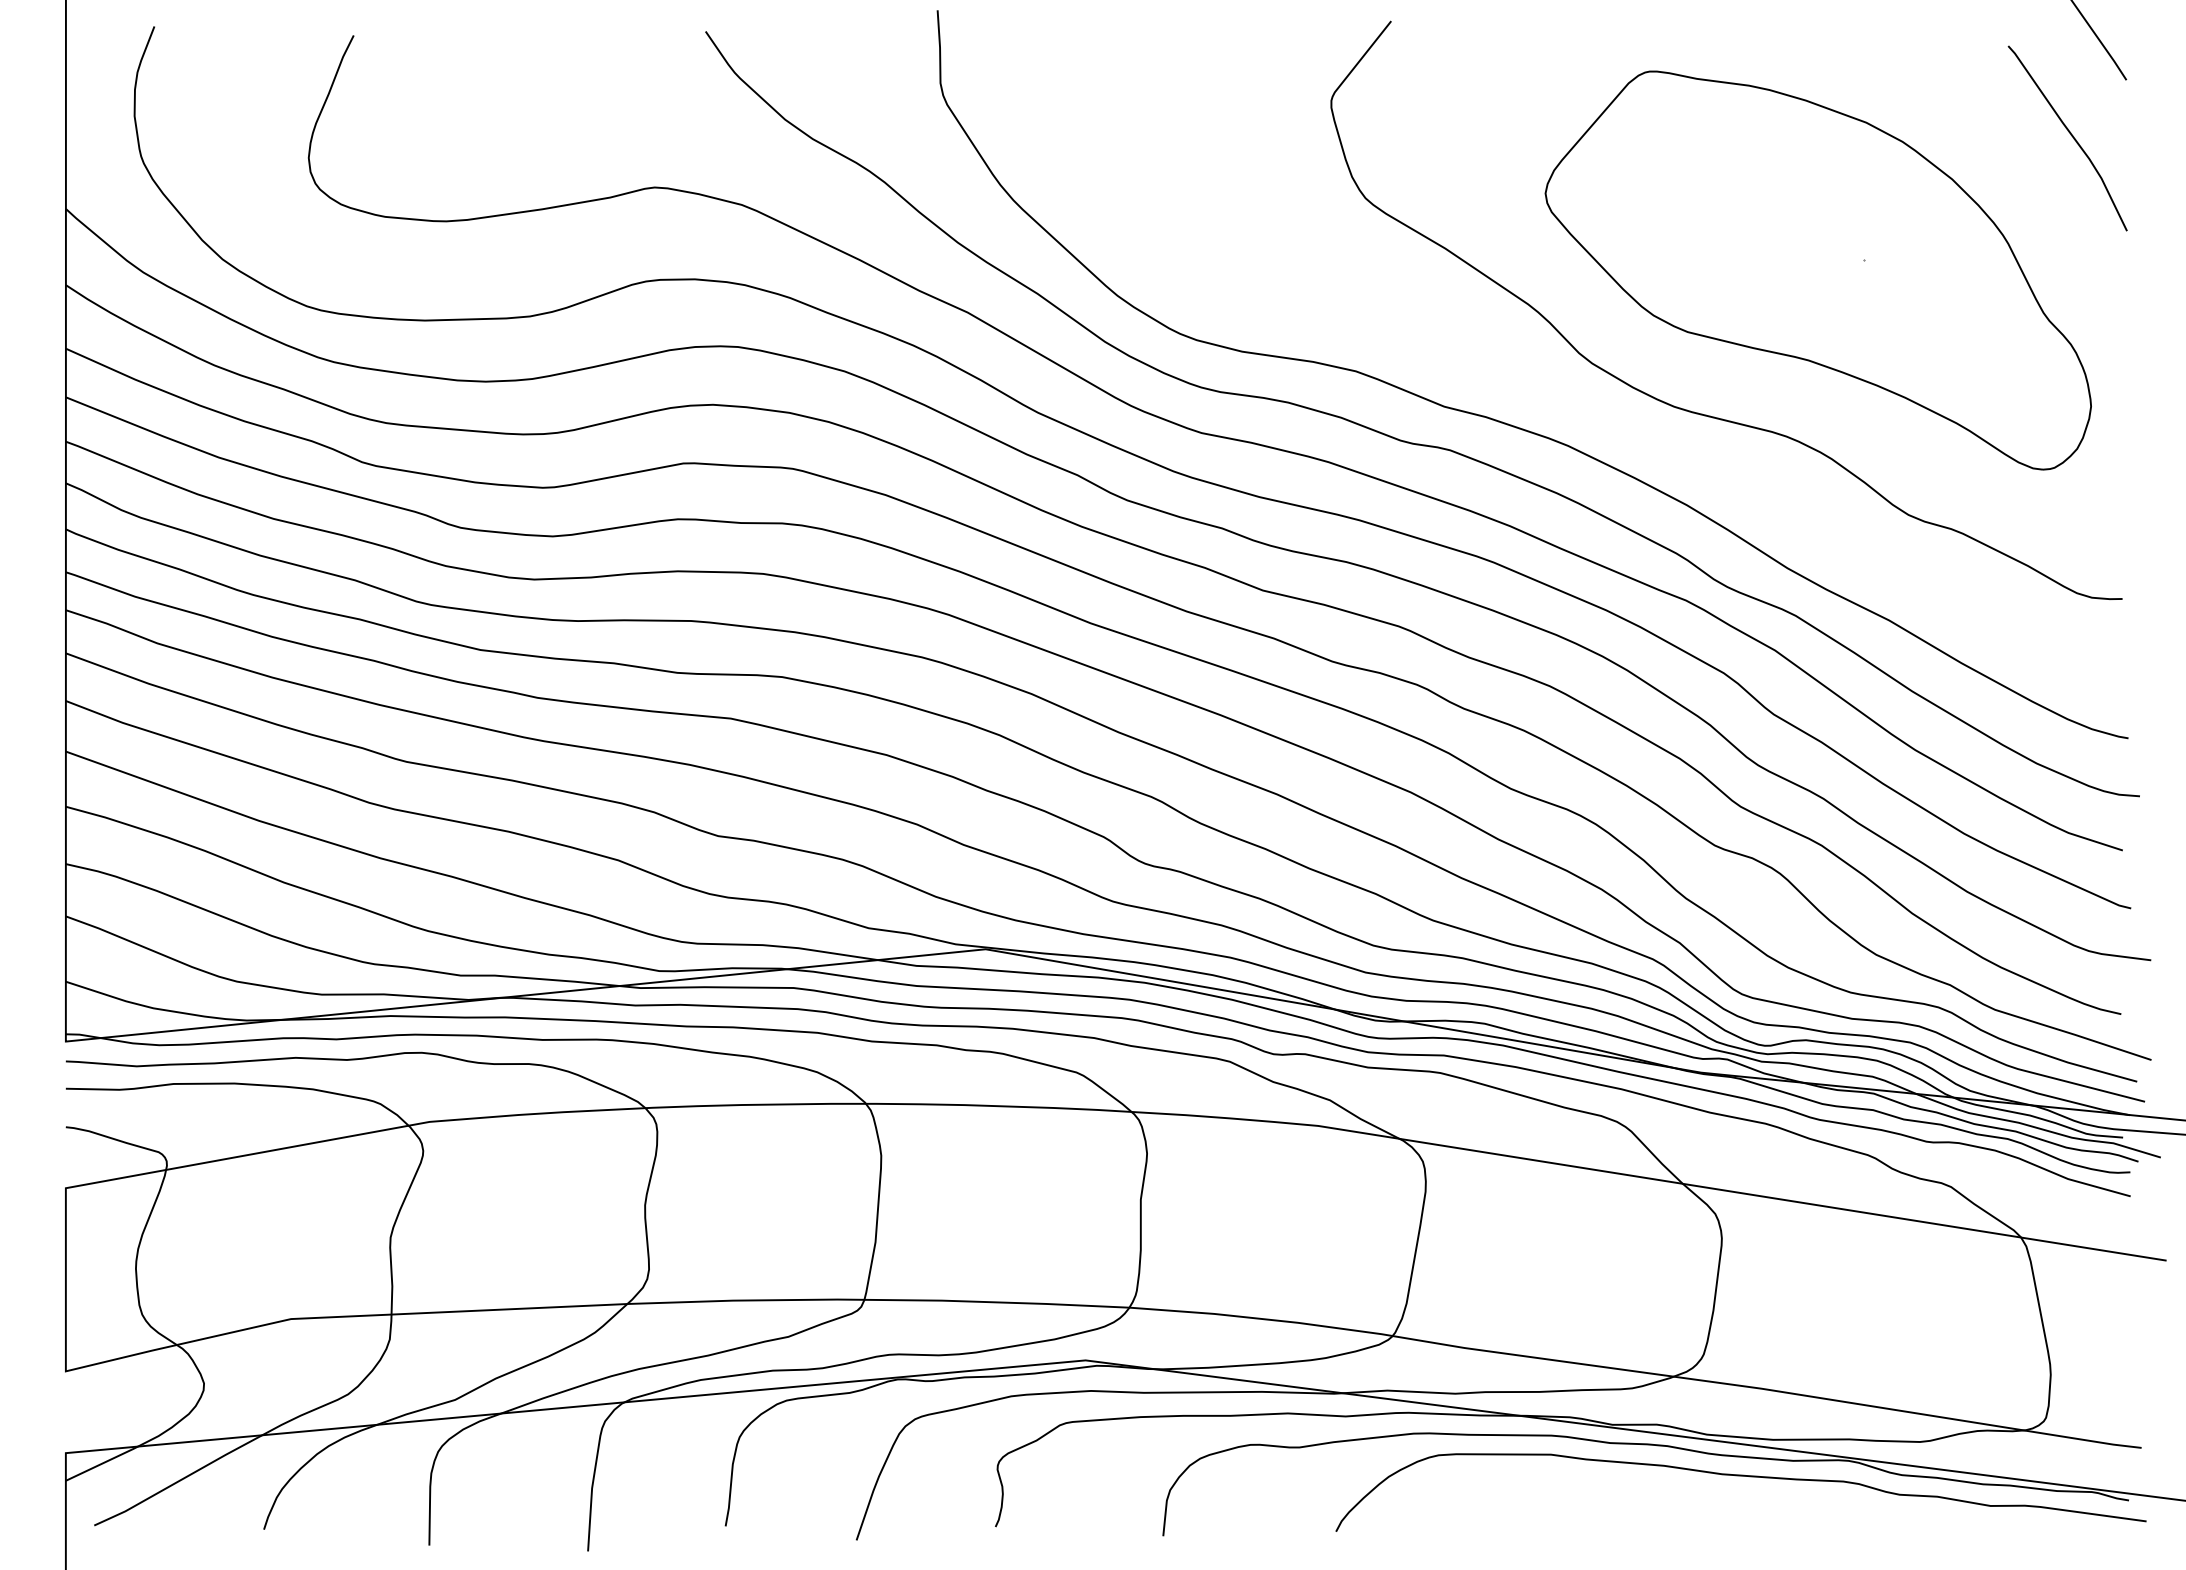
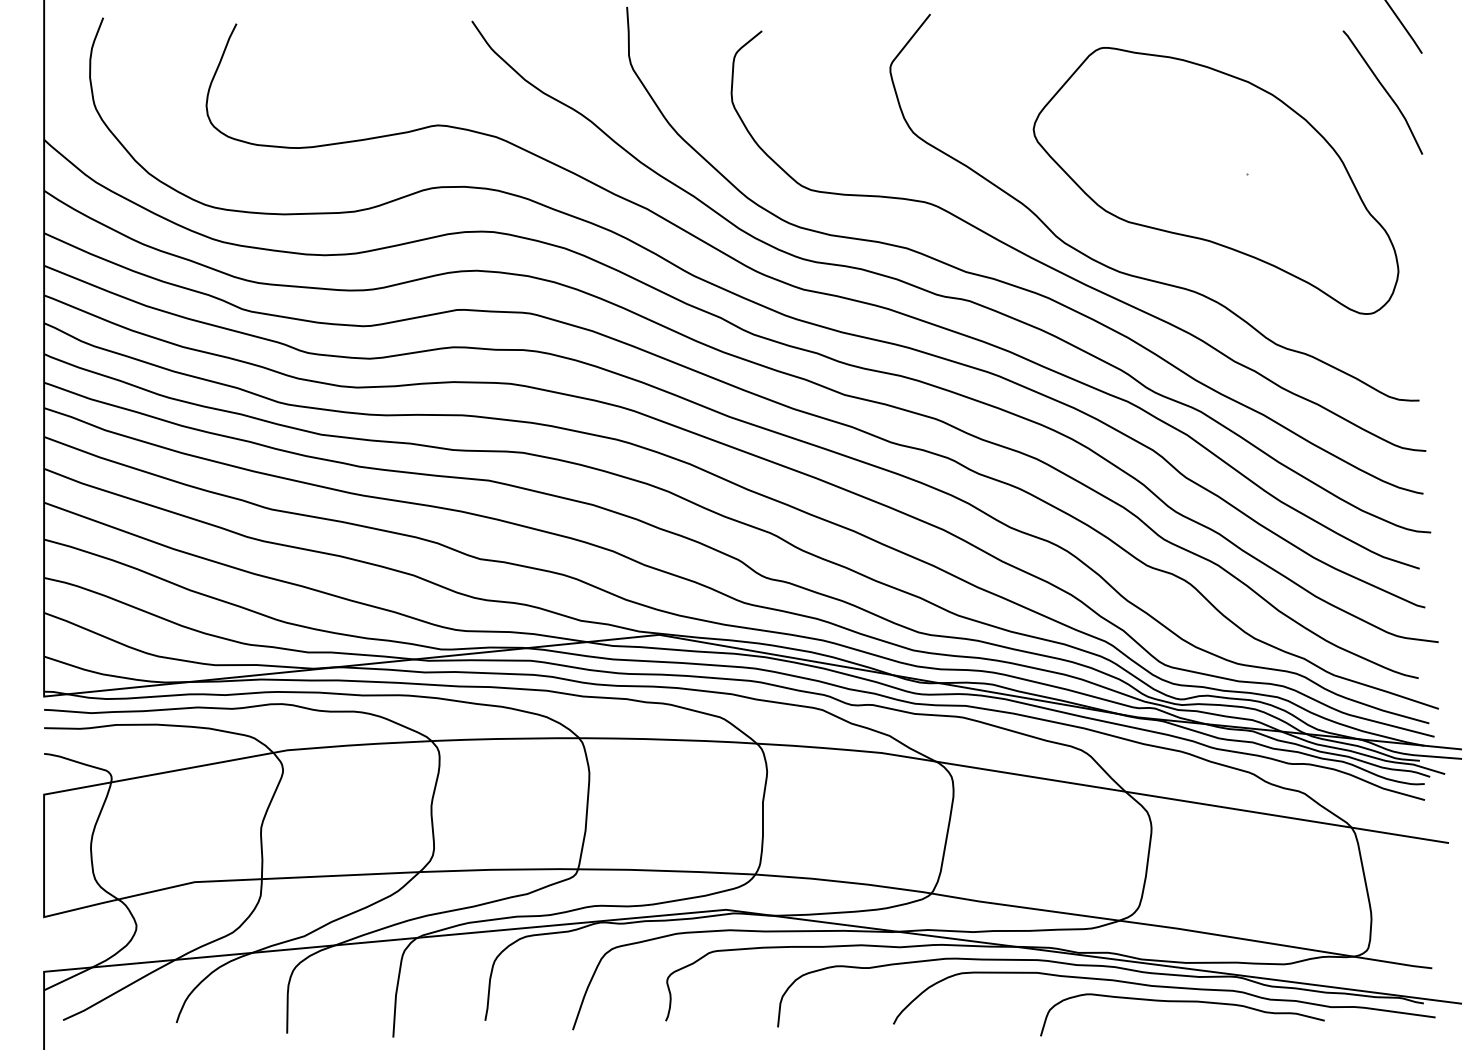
curve: (1590, 407) -> (1063, 272), added
curve: (1768, 1499) -> (1182, 1002), added

